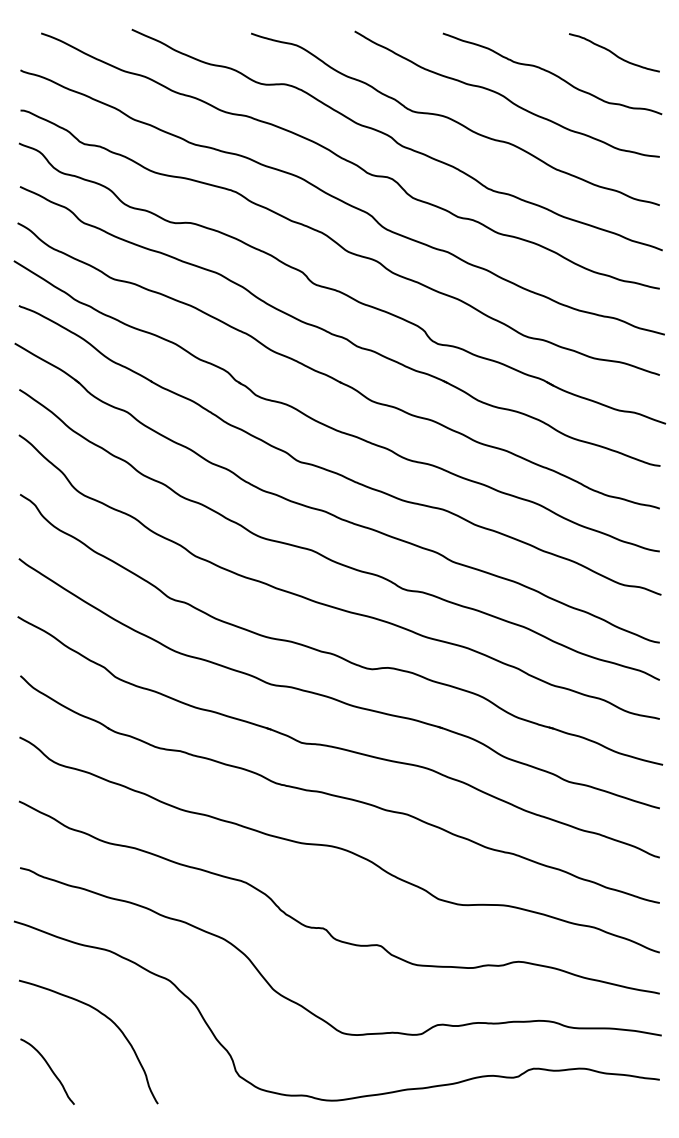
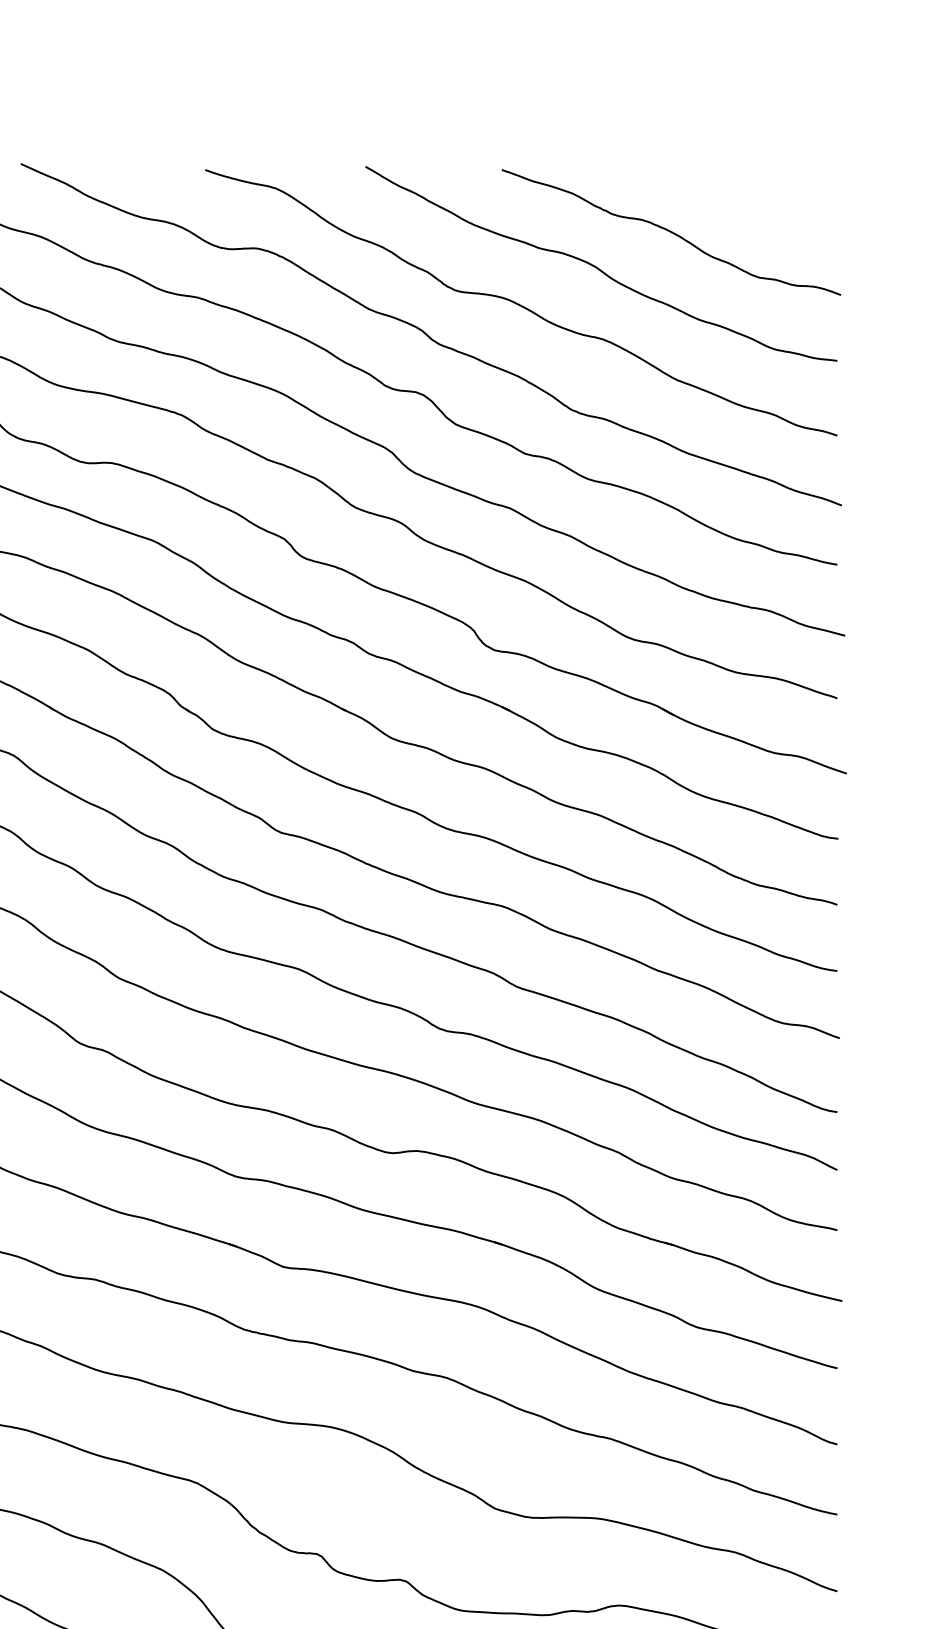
curve: (613, 52) -> (765, 199), removed

